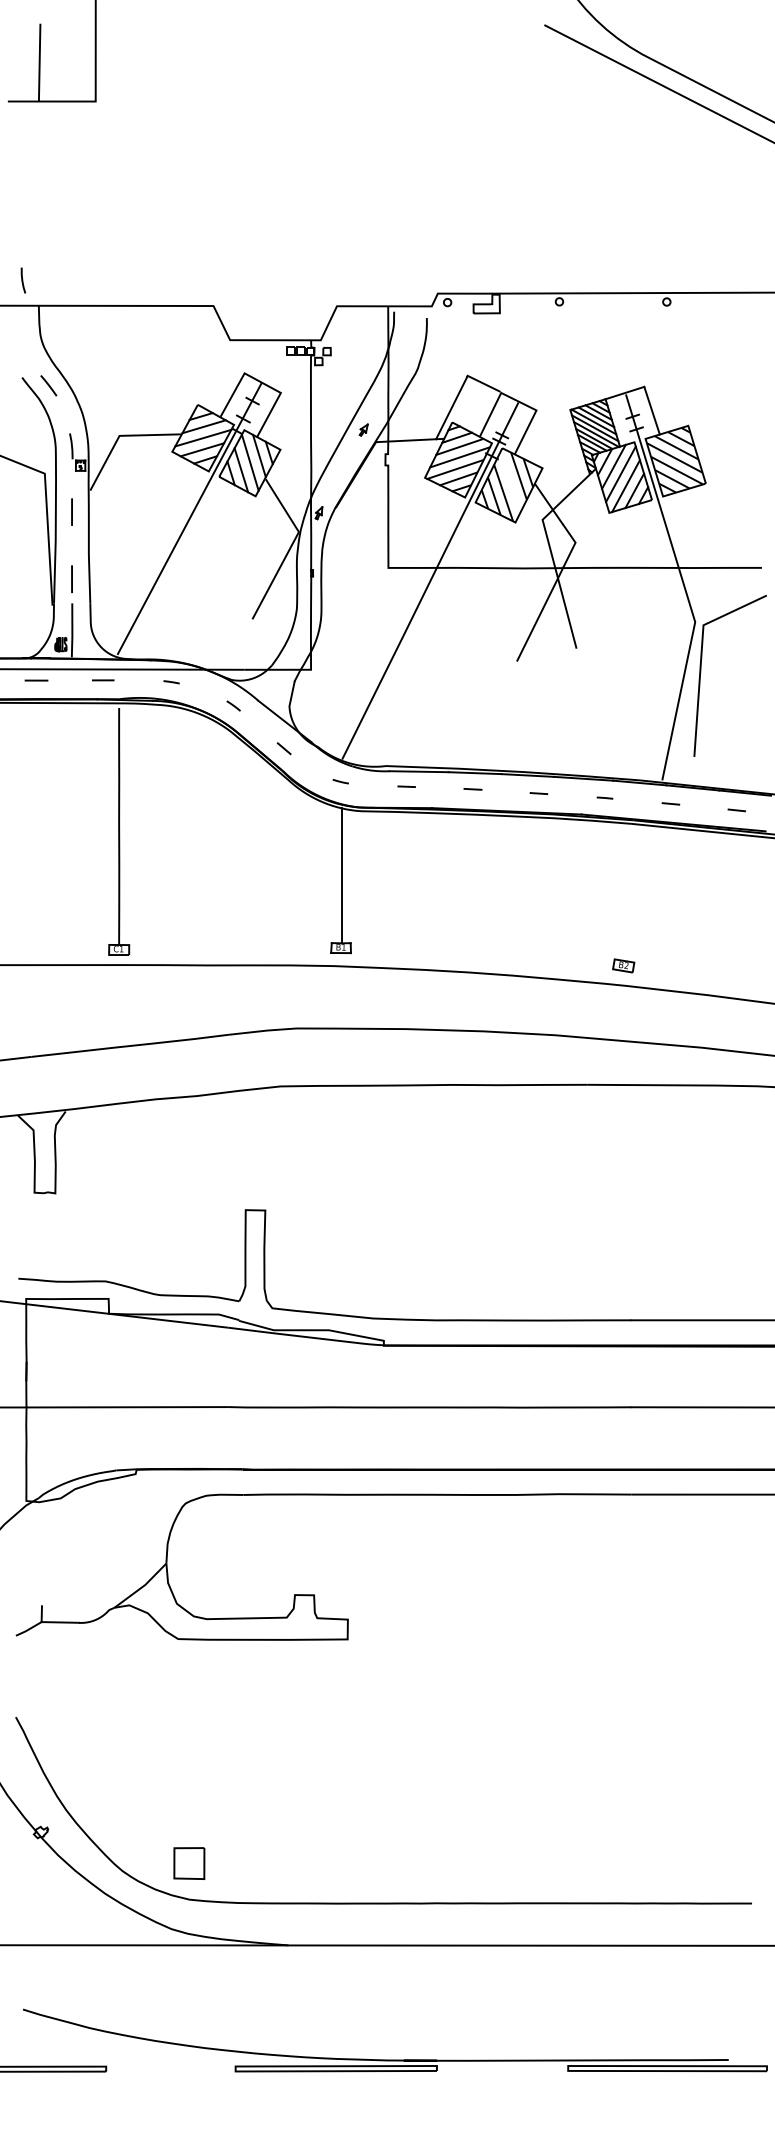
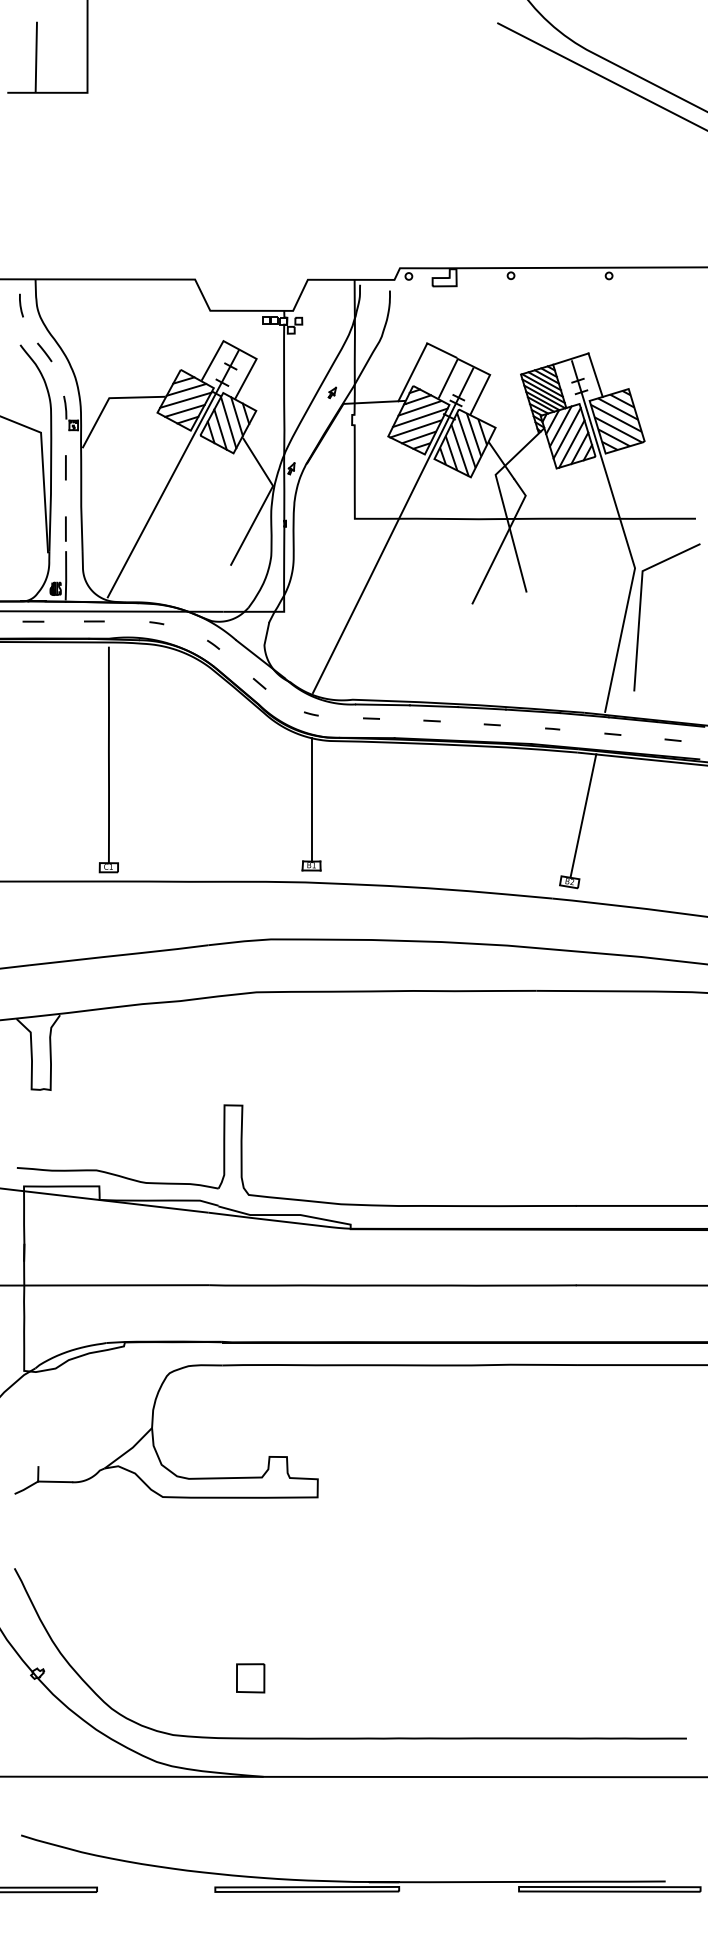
line: (23, 280) -> (21, 305), moved
line: (510, 482) -> (466, 440), added
line: (638, 893) -> (583, 816), added
part: (189, 1863) -> (250, 1678), moved

